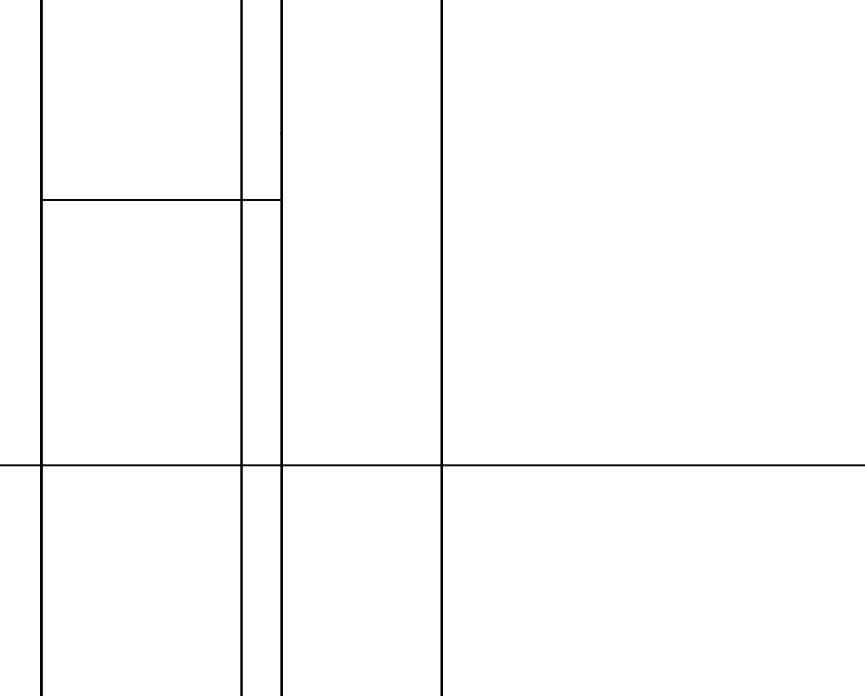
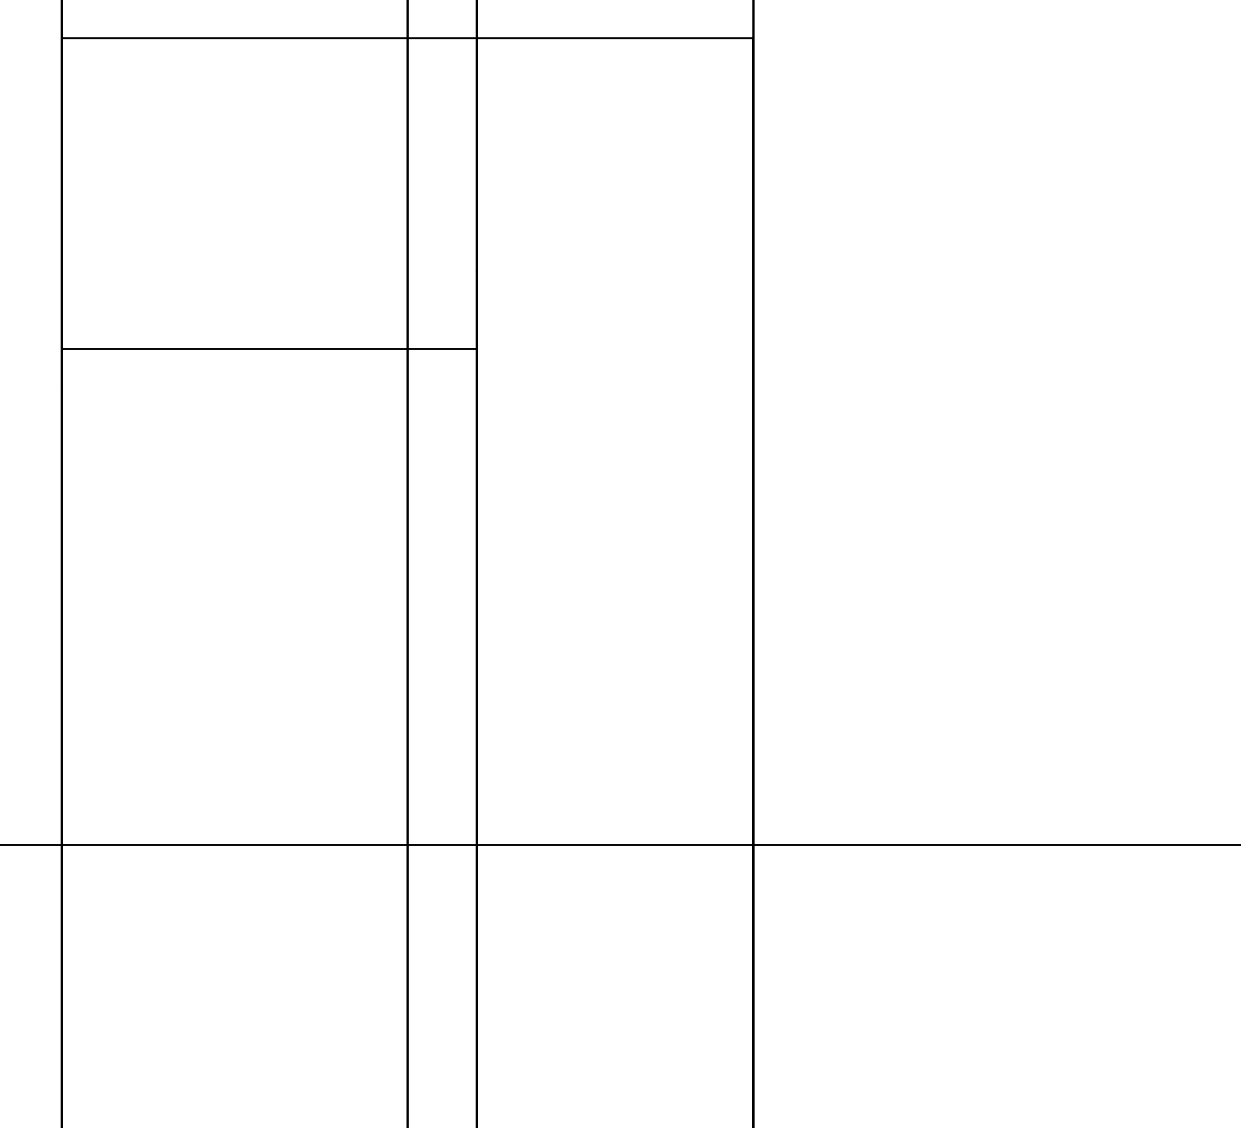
line: (161, 200) -> (269, 349), moved

